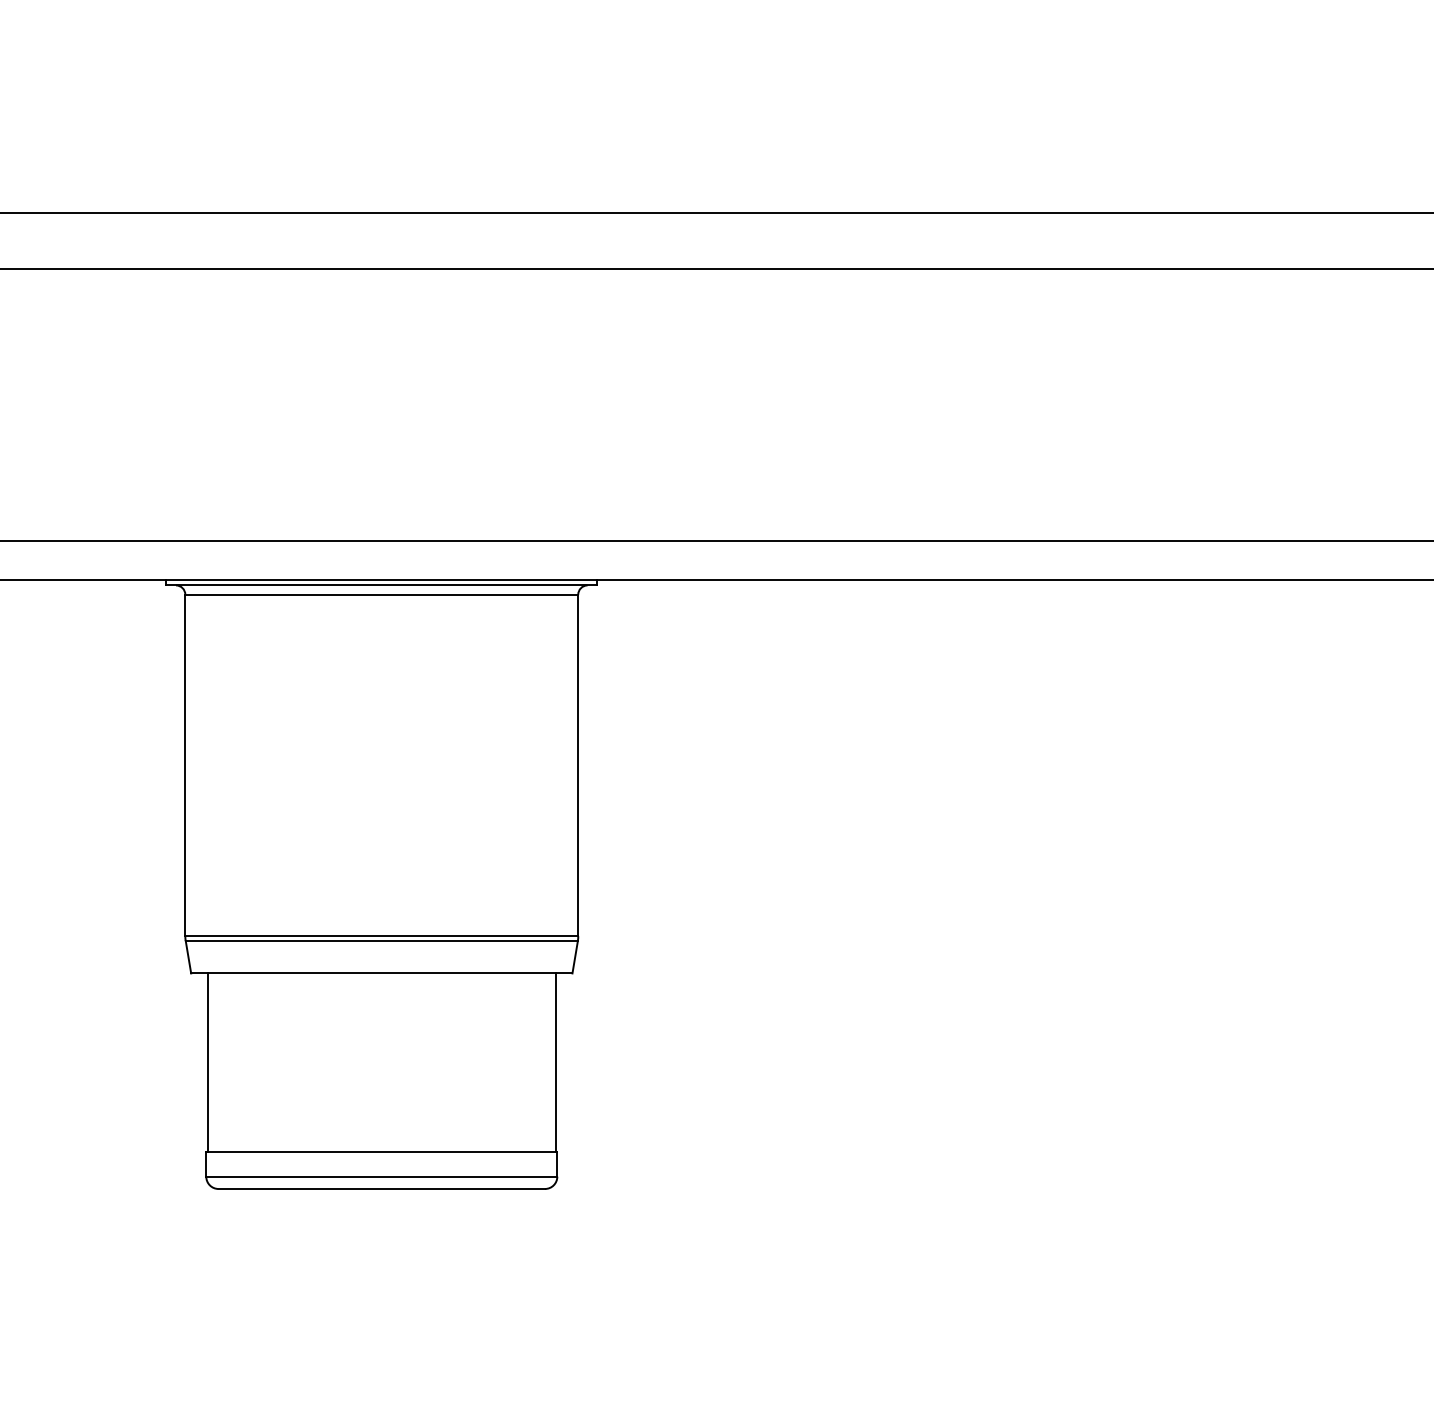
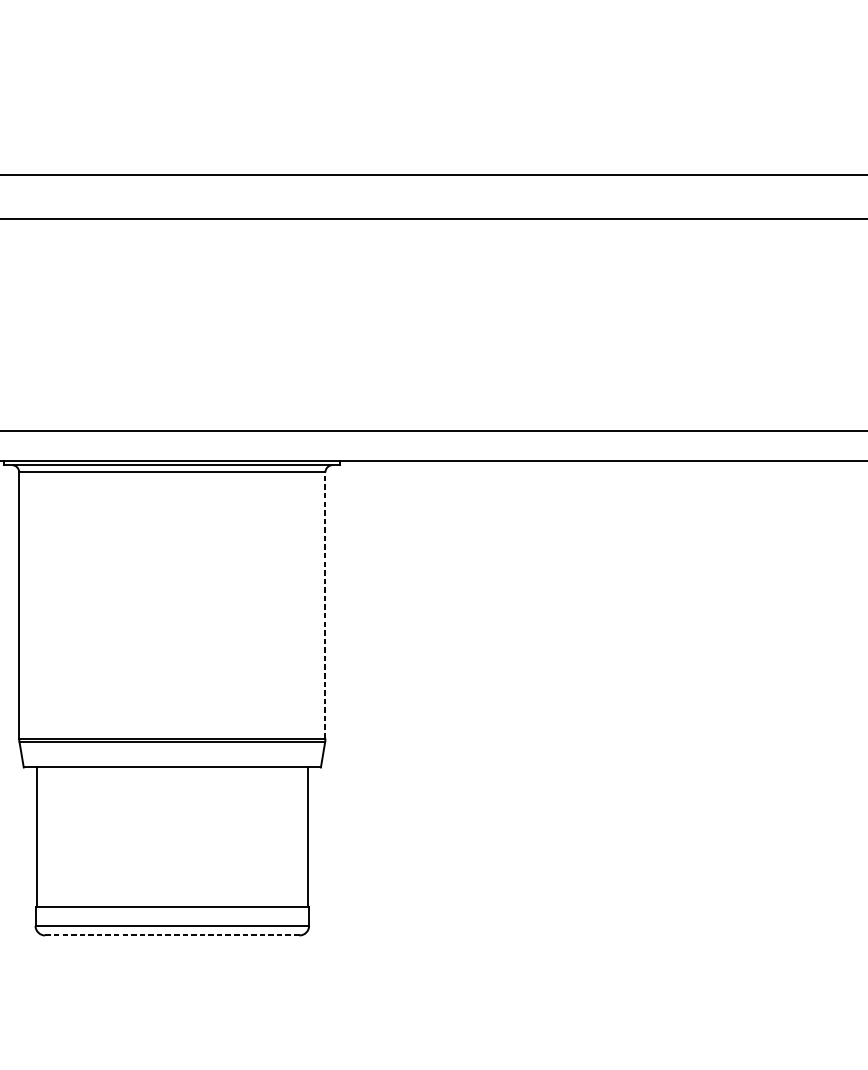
line: (578, 765) -> (325, 605), solid -> dashed
line: (381, 1188) -> (172, 935), solid -> dashed

